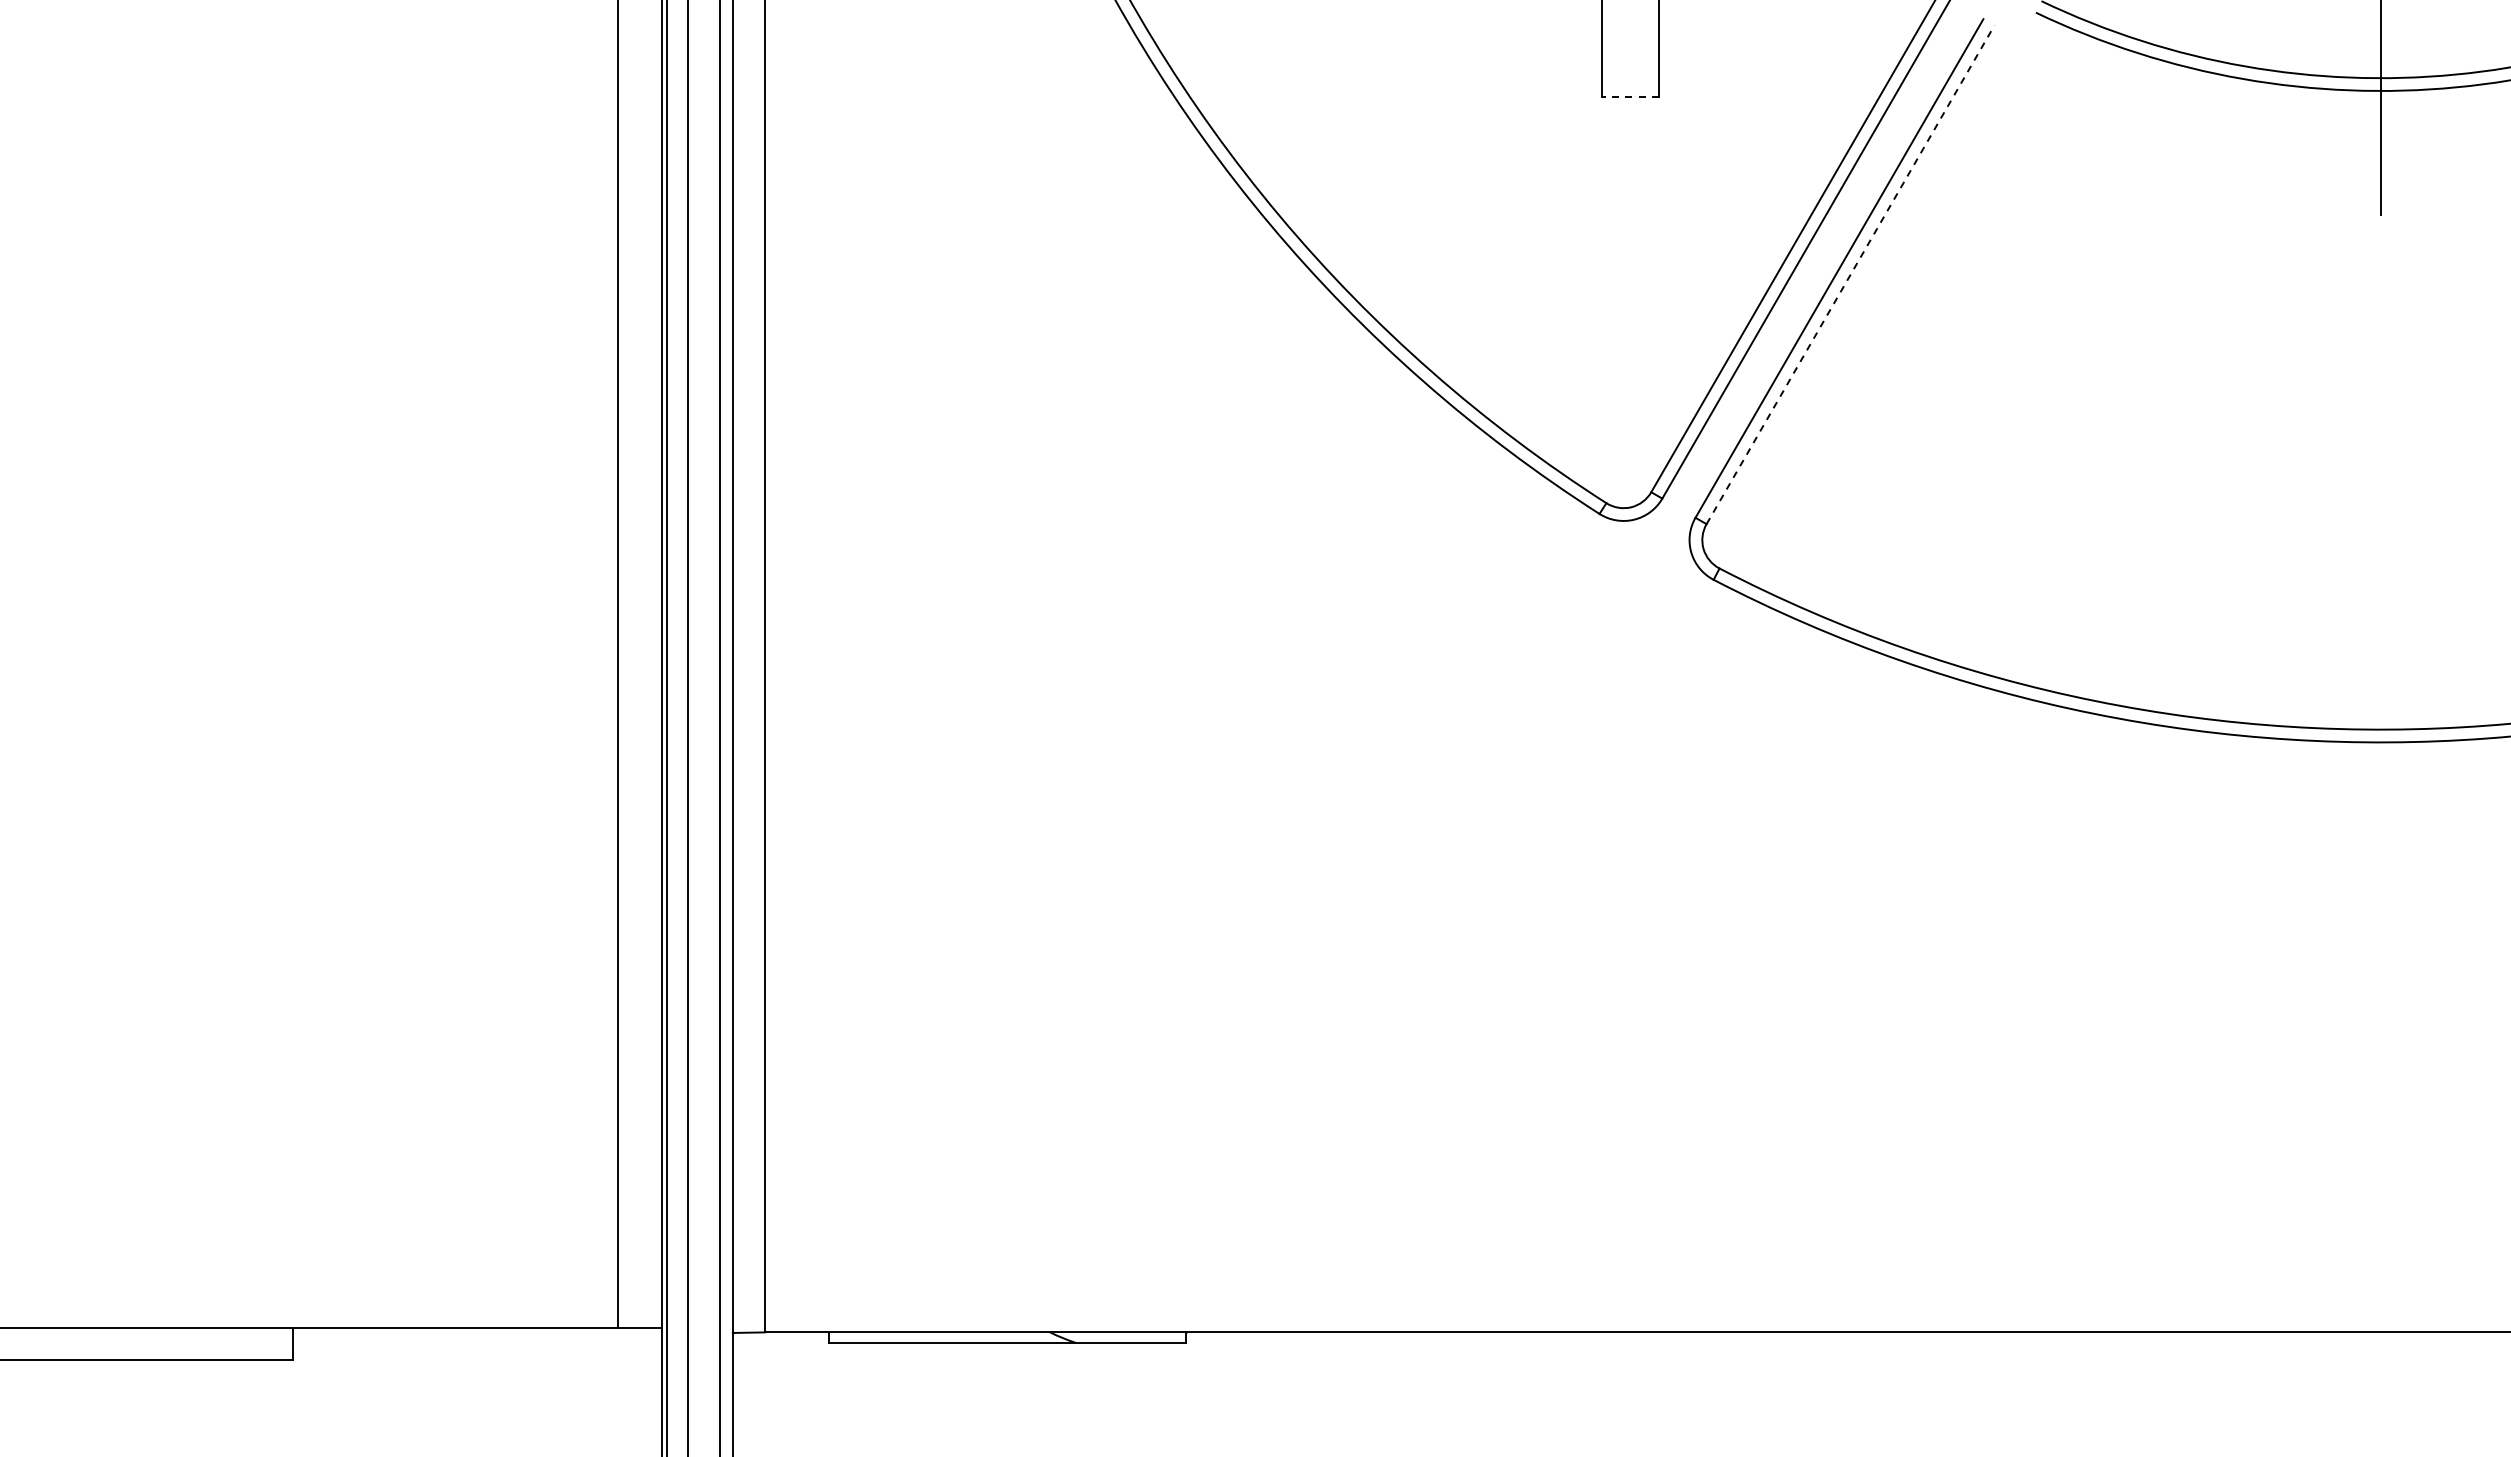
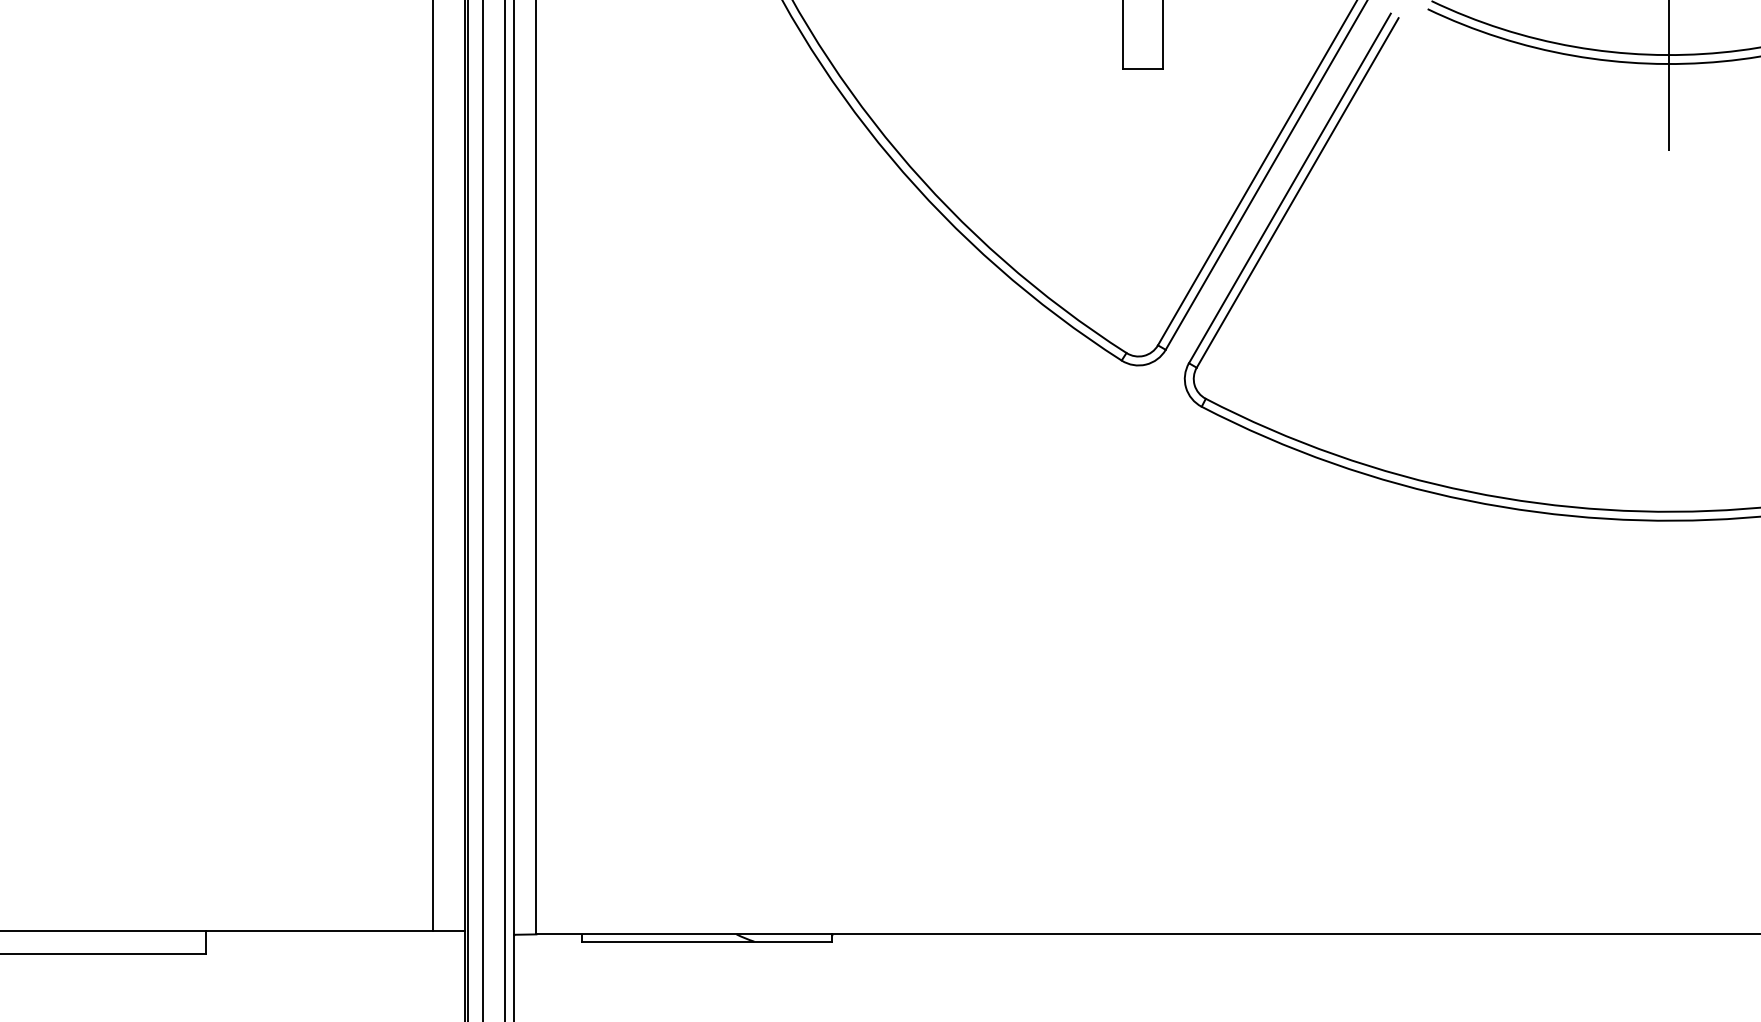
line: (1630, 97) -> (1143, 68), dashed -> solid
line: (1850, 274) -> (1297, 192), dashed -> solid

